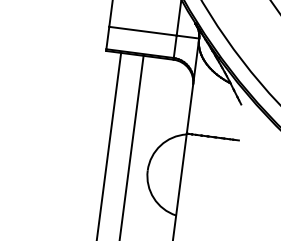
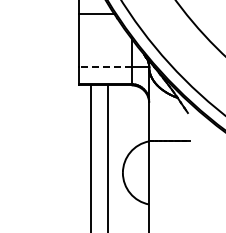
line: (141, 30) -> (104, 66), solid -> dashed

